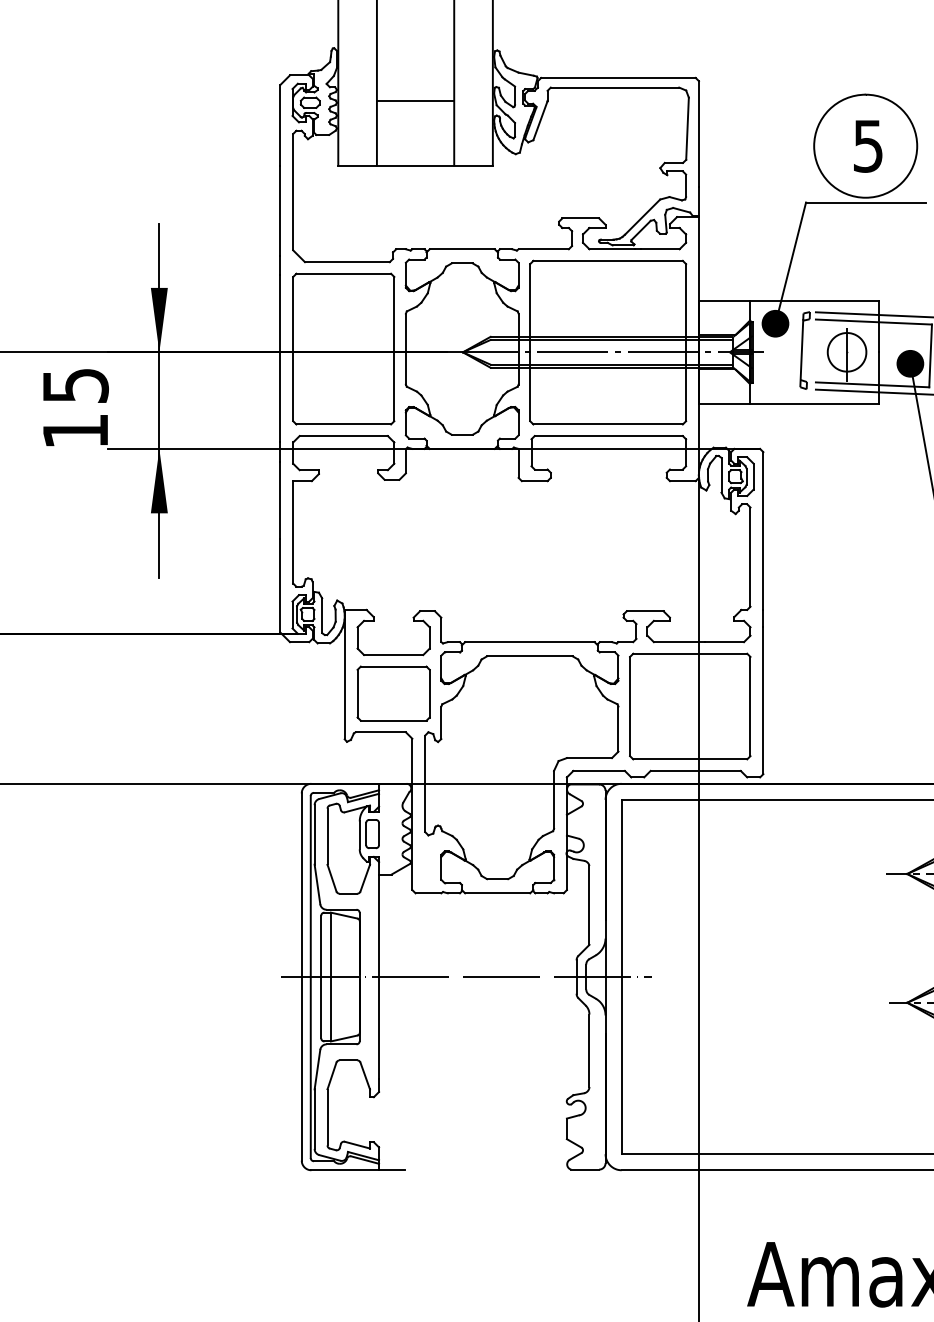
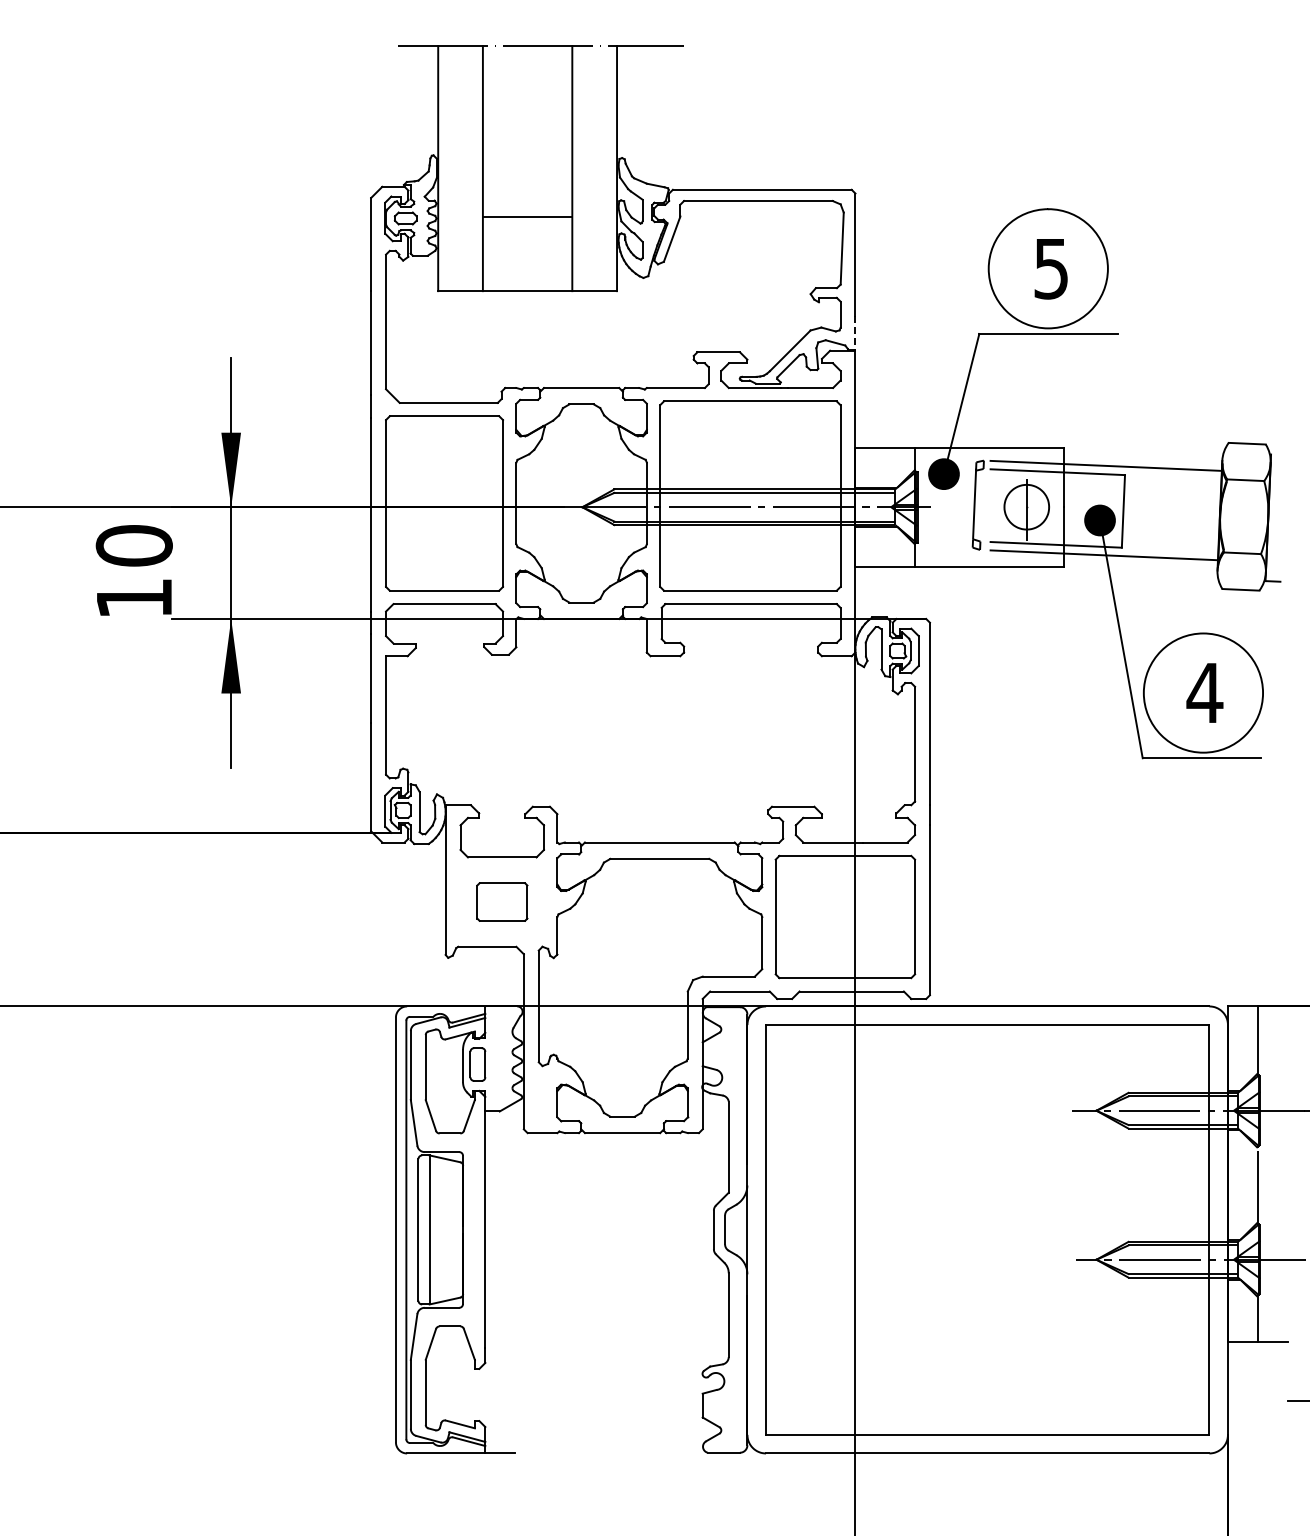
line: (699, 202) -> (855, 333), solid -> dashed
text: (74, 385) -> (133, 545), 15 -> 10
part: (393, 693) -> (502, 901), size x0.6
line: (466, 976) -> (586, 1229), removed

